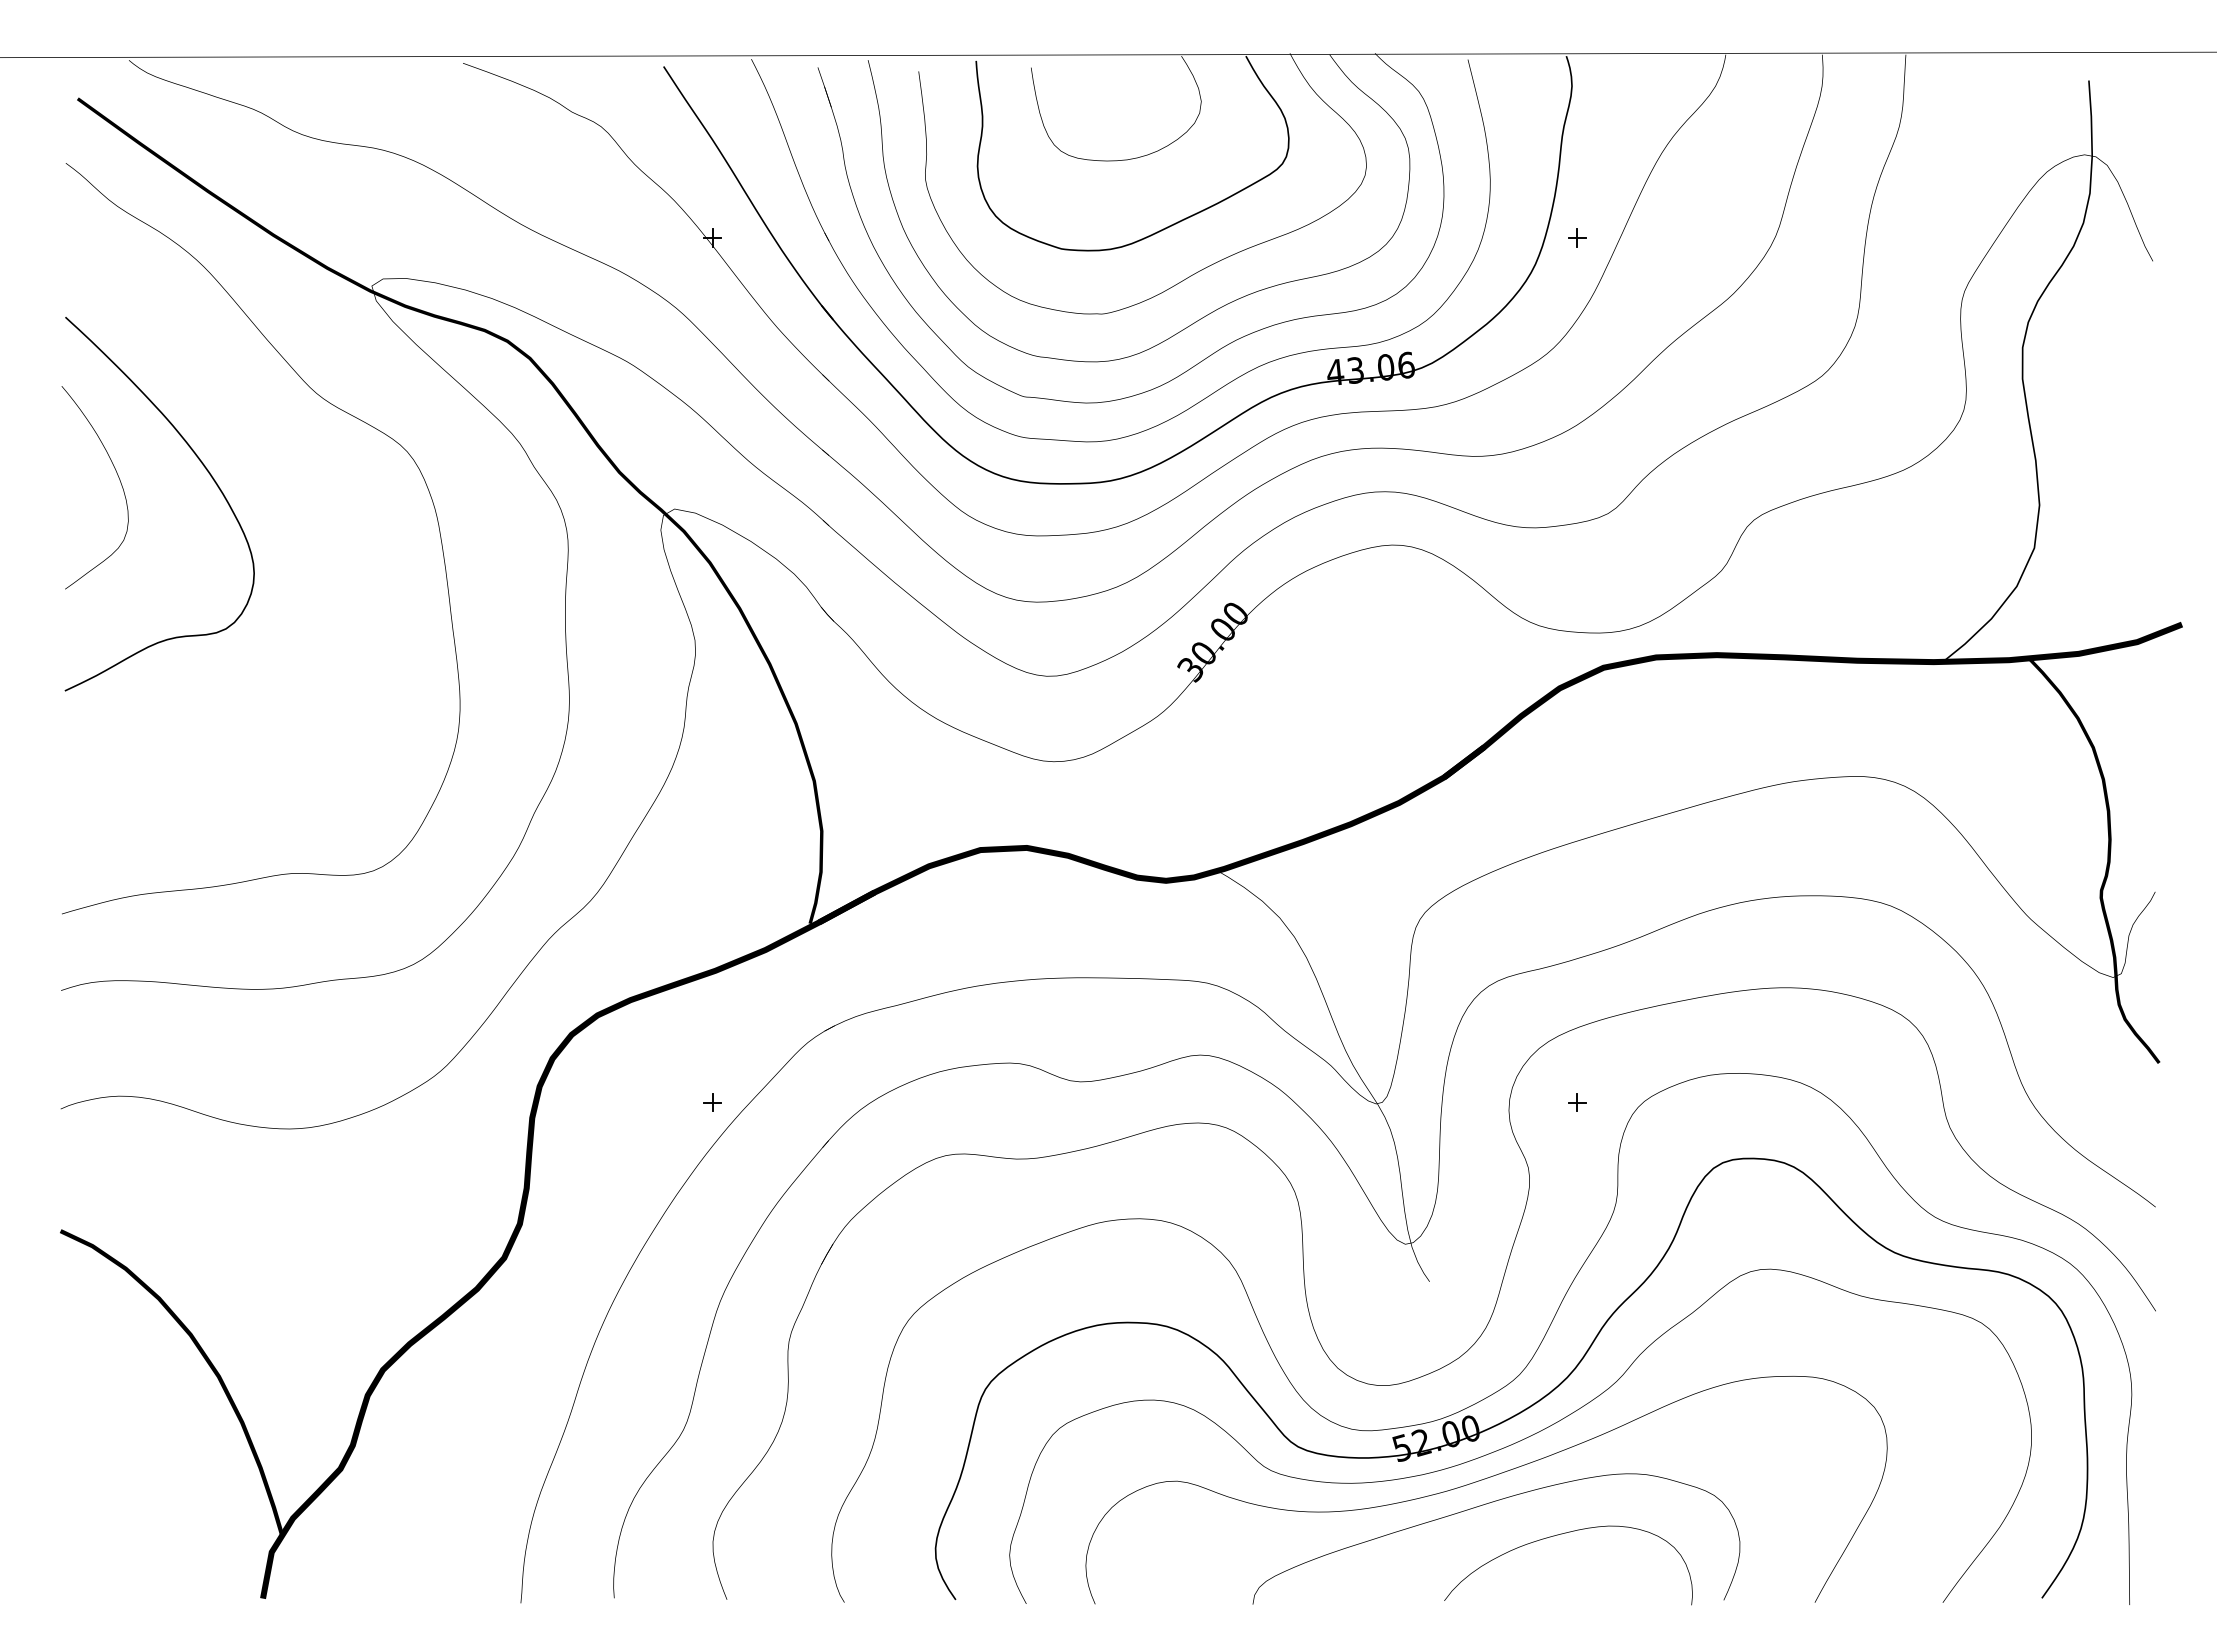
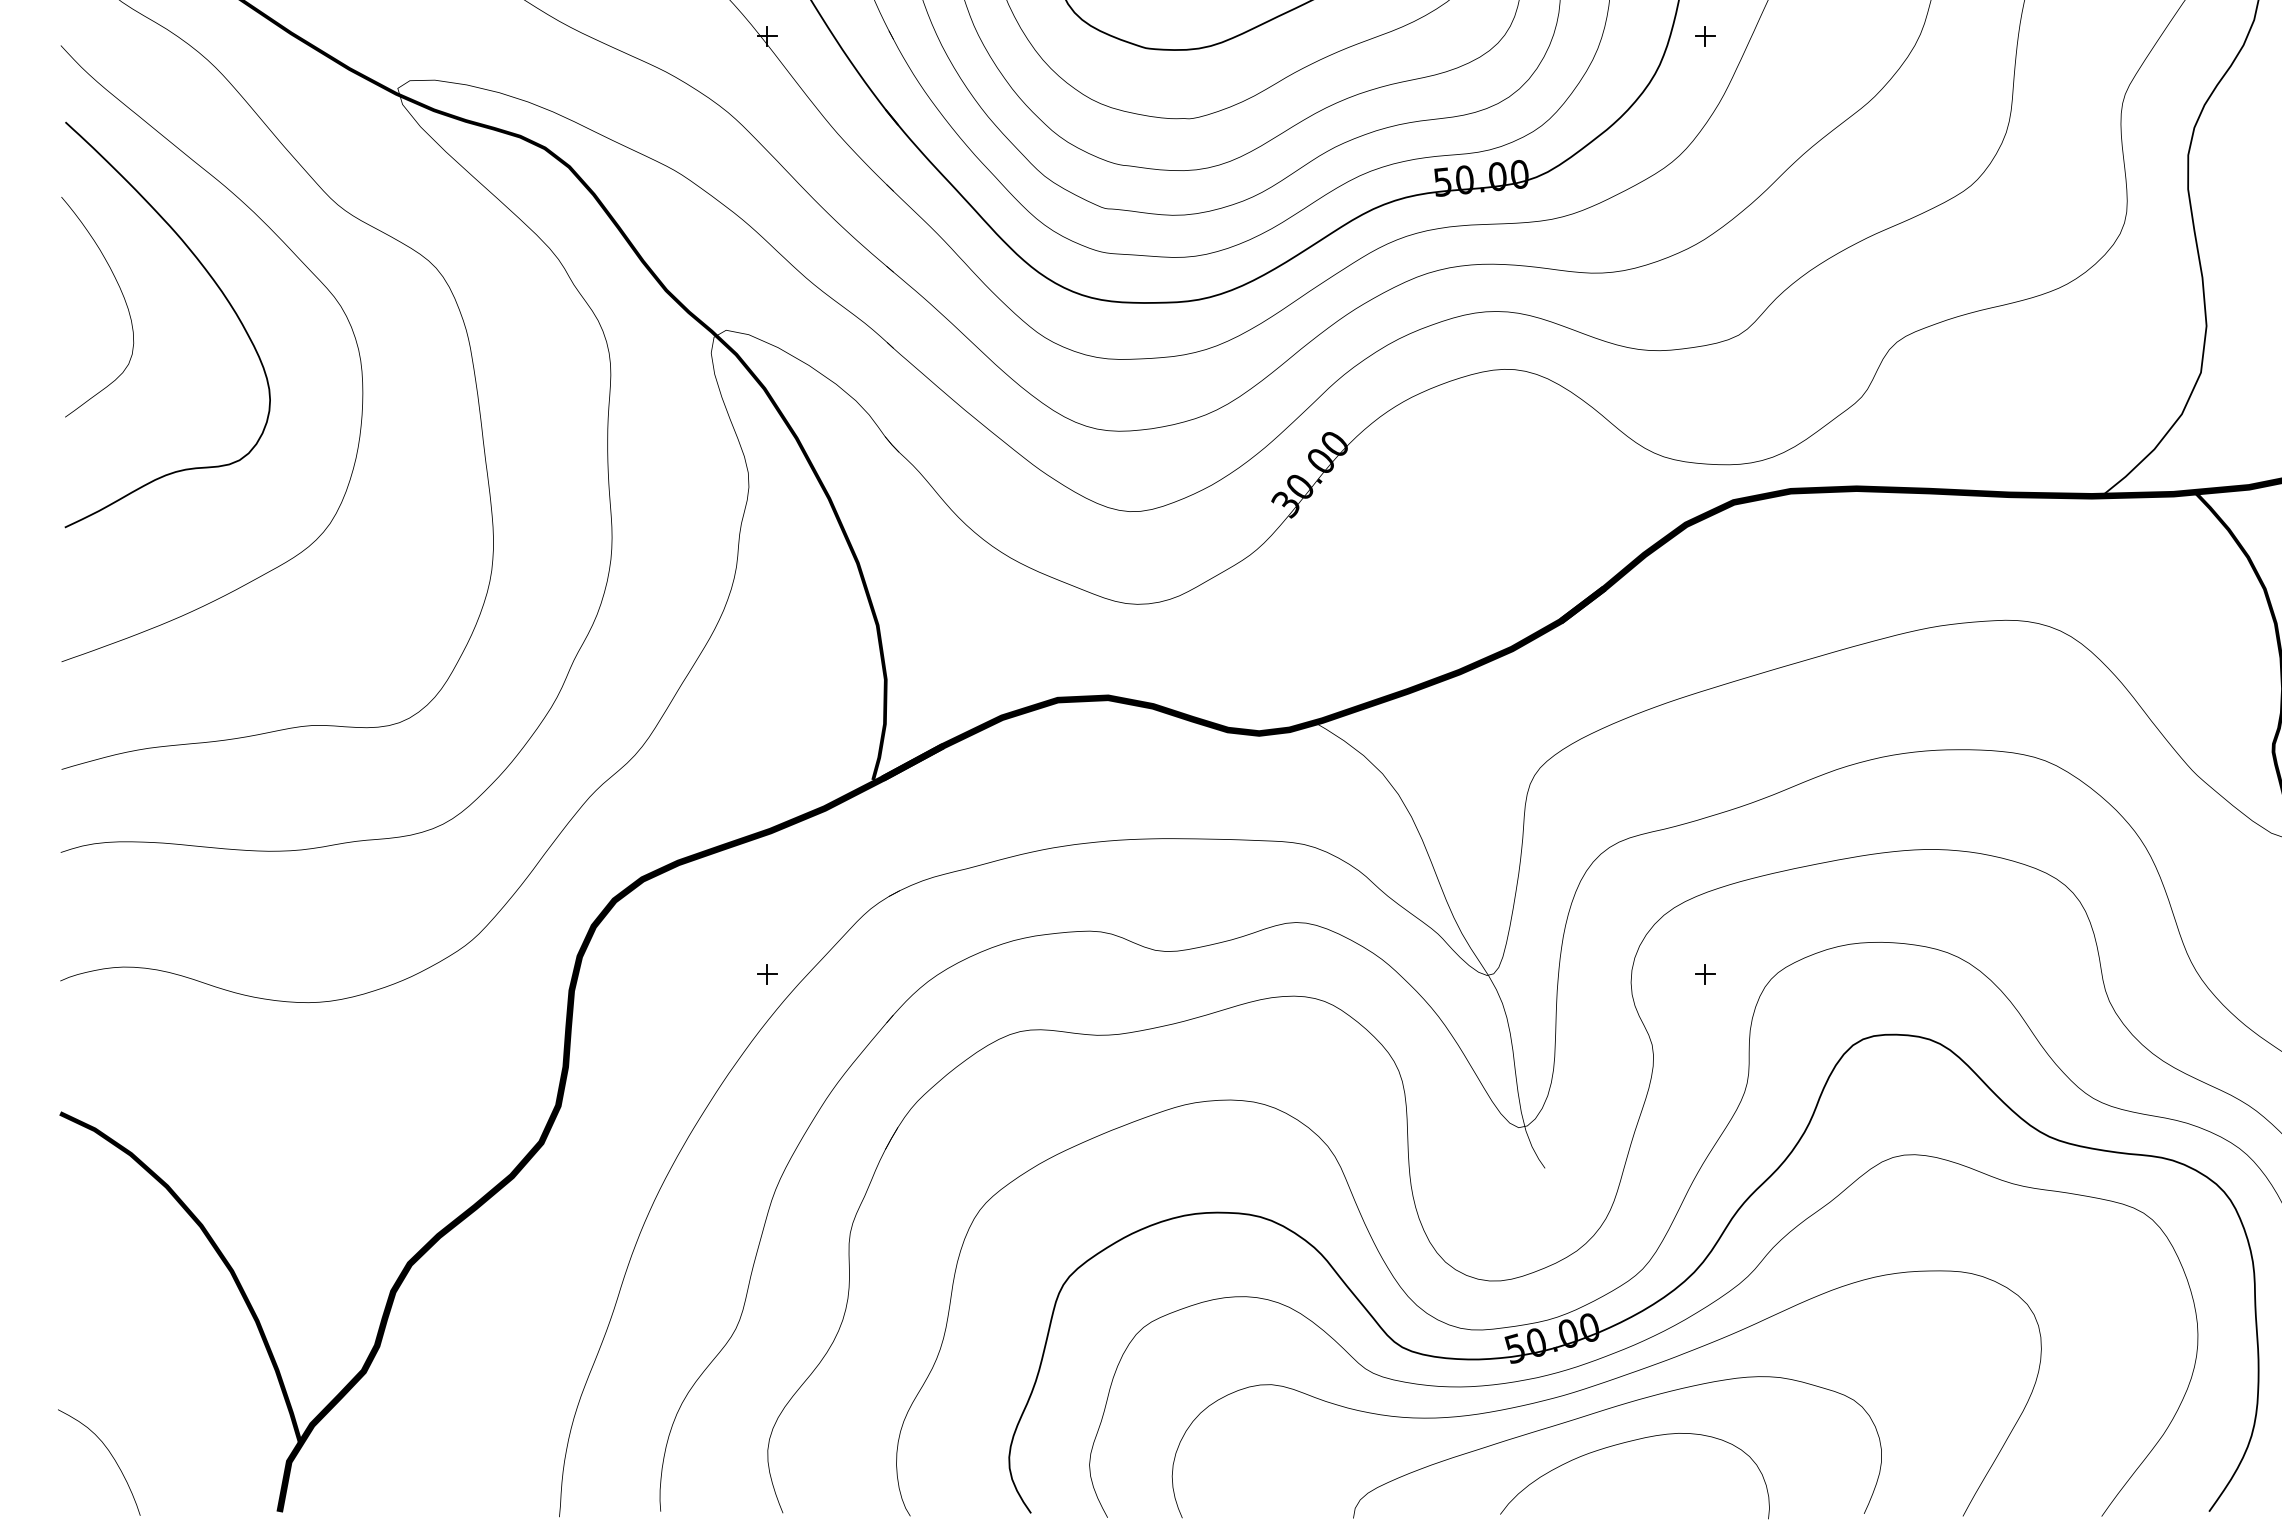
text: (1370, 368) -> (1480, 177), 43.06 -> 50.00
curve: (283, 446) -> (301, 262), added
text: (1421, 1442) -> (1536, 1342), 52.00 -> 50.00
curve: (1562, 1534) -> (1628, 1442), moved
curve: (107, 1546) -> (111, 1455), added

